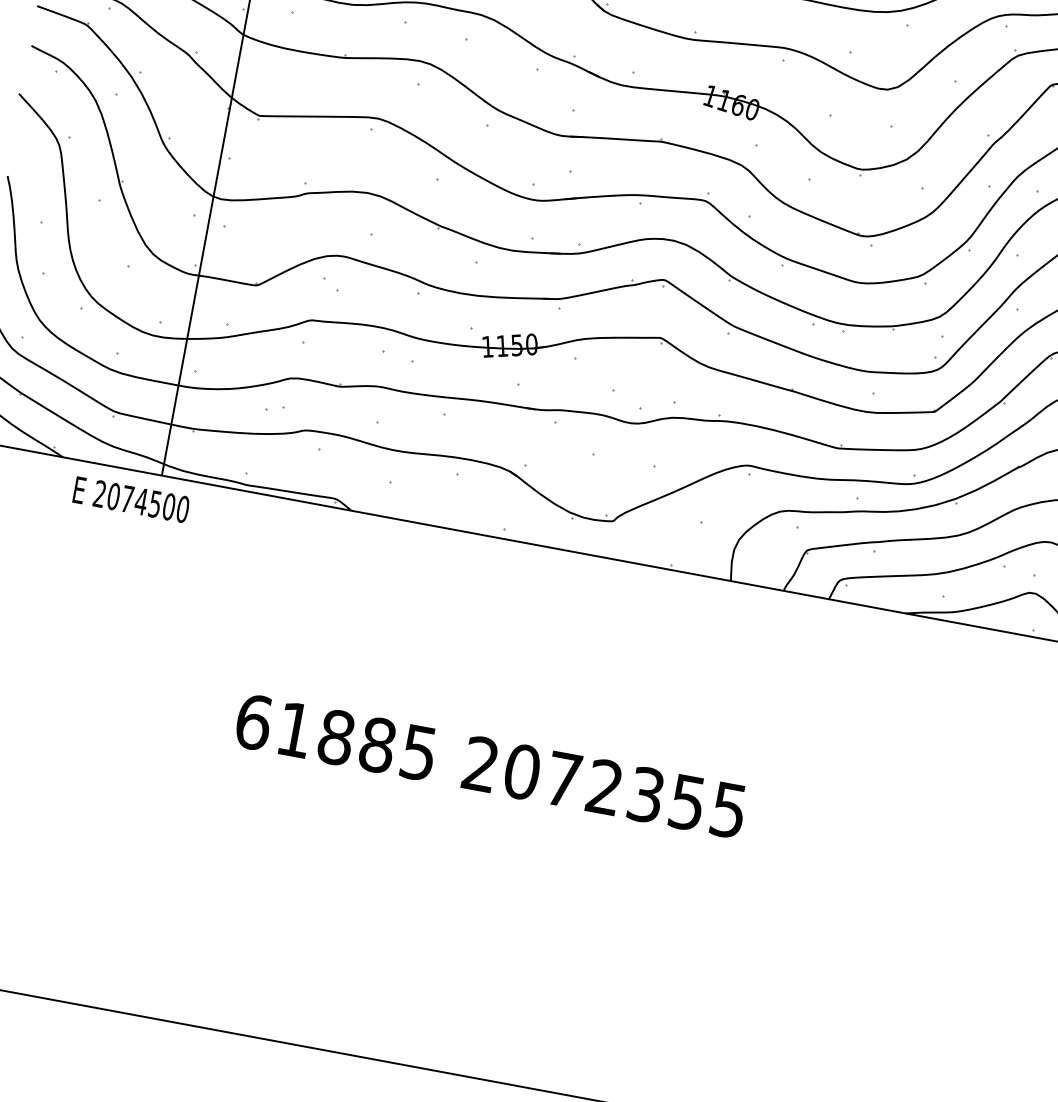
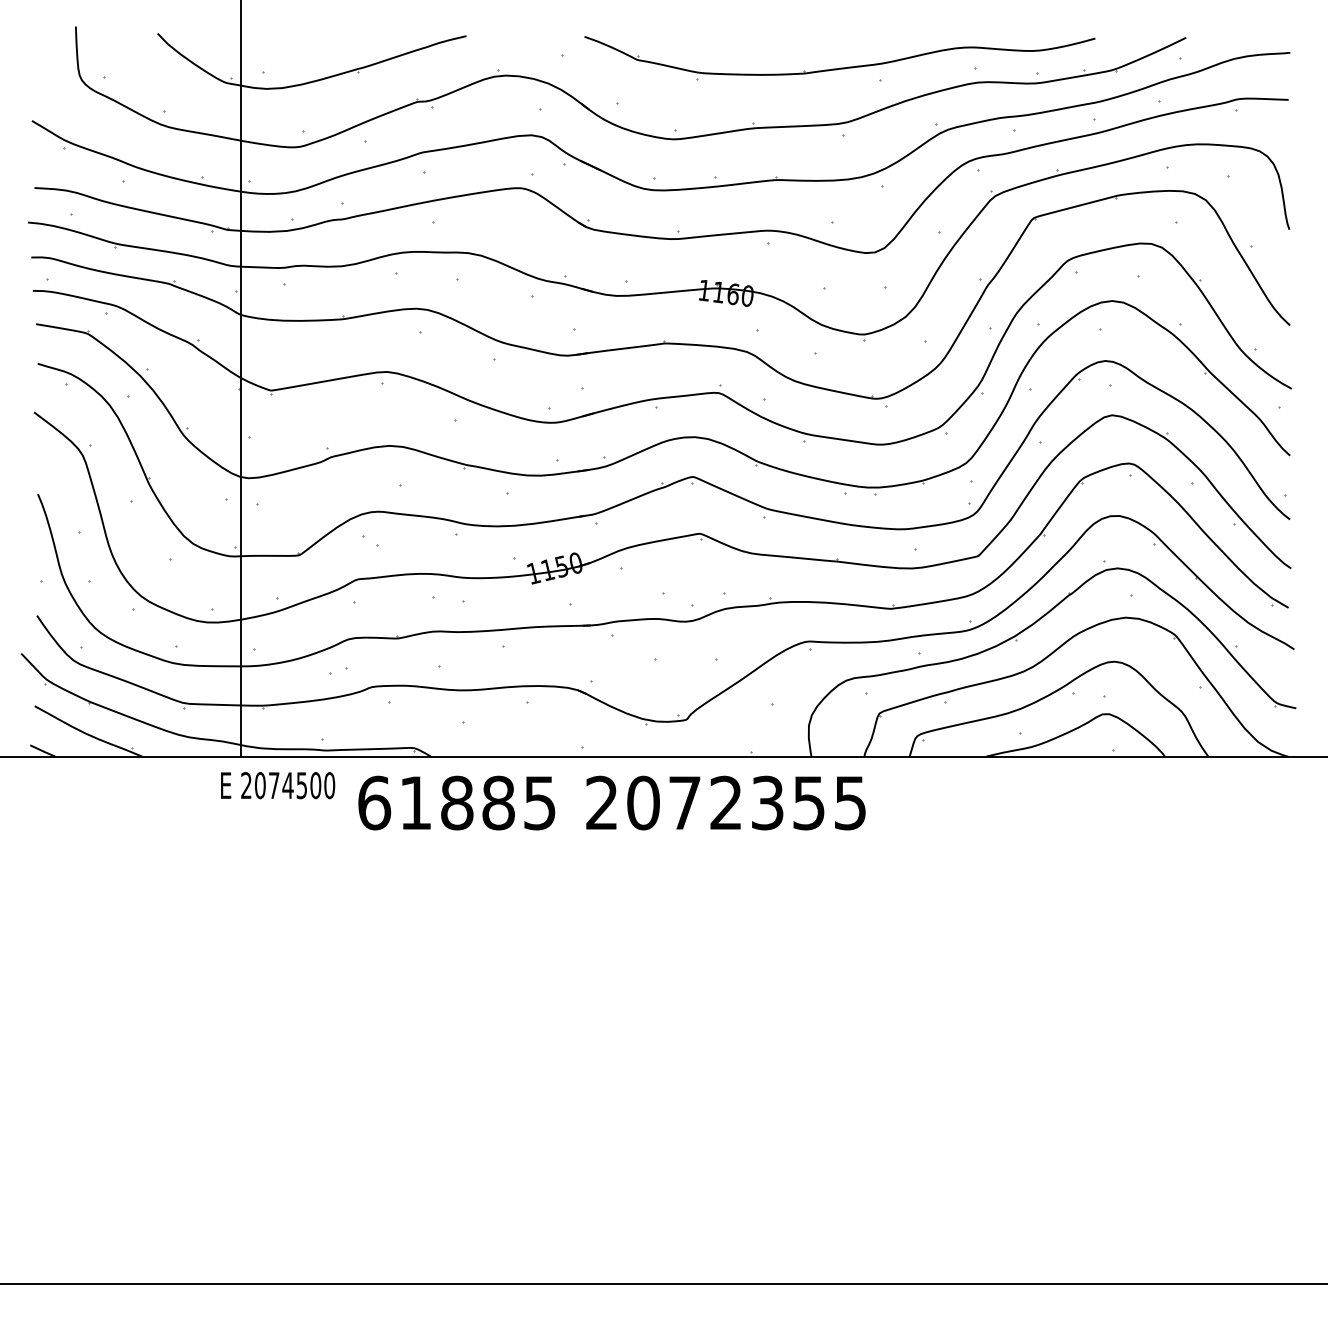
text: (131, 499) -> (278, 785), moved
text: (490, 765) -> (611, 802), moved

